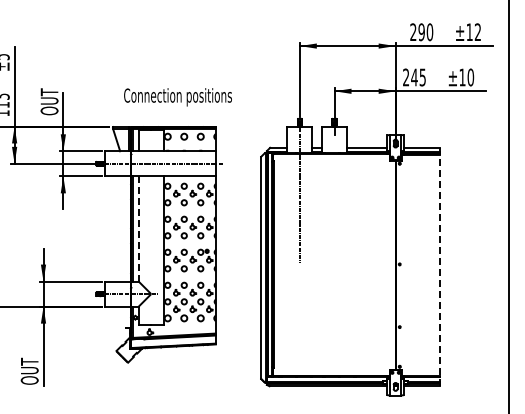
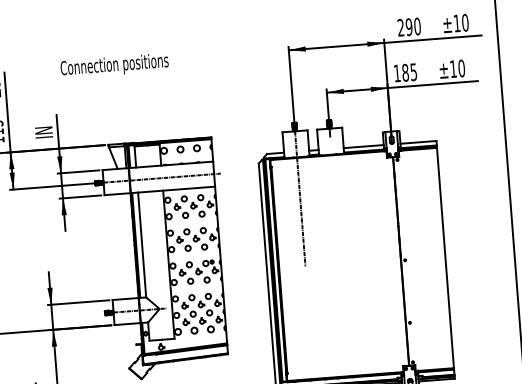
text: (477, 32) -> (464, 23), ±12 -> ±10
text: (410, 77) -> (401, 73), 245 -> 185
text: (177, 97) -> (114, 66), moved
text: (49, 101) -> (43, 124), OUT -> IN
line: (138, 228) -> (141, 244), dashed -> solid
line: (440, 266) -> (445, 259), dashed -> solid

